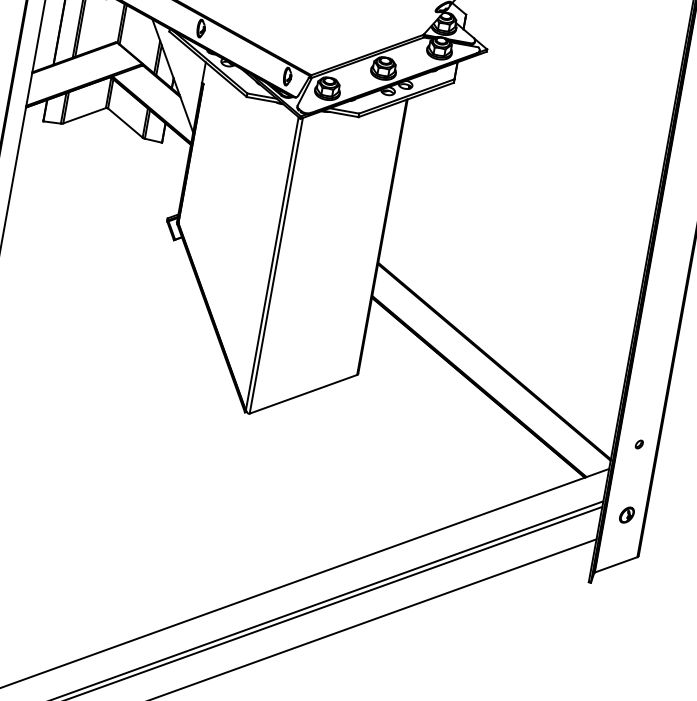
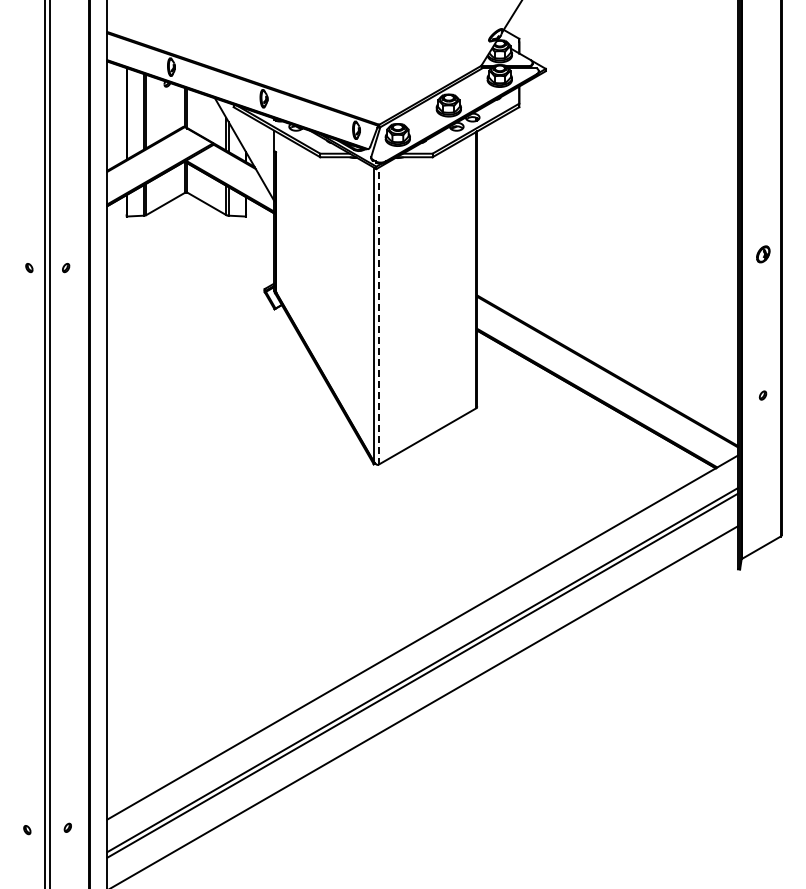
line: (276, 265) -> (378, 315), solid -> dashed
part: (638, 444) -> (762, 395), moved
part: (627, 515) -> (763, 254), moved

